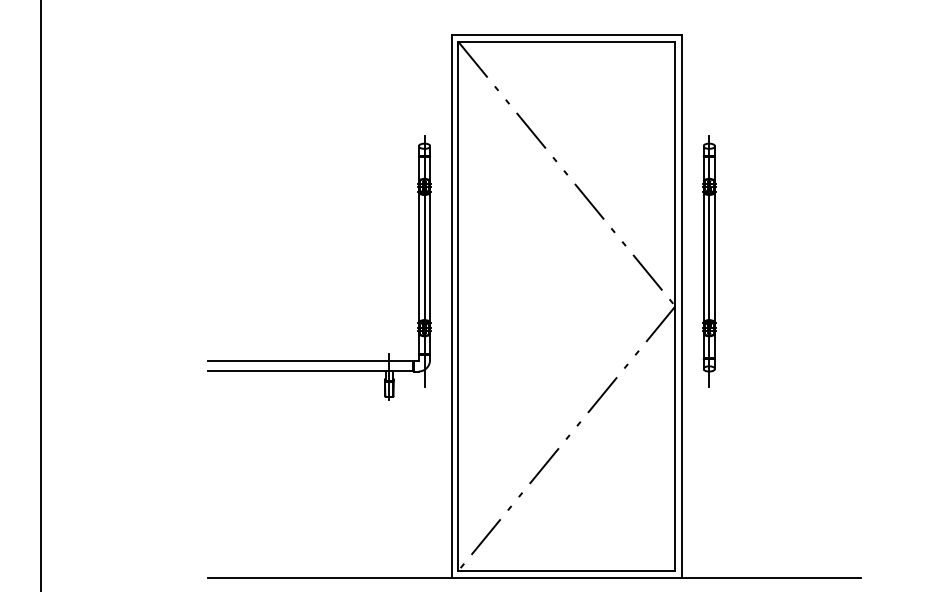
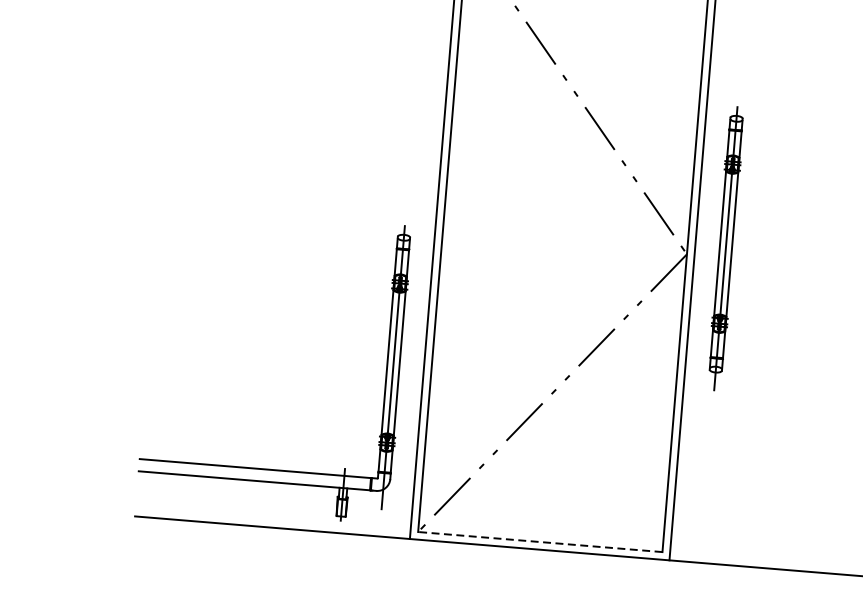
part: (709, 261) -> (726, 248), moved
part: (319, 360) -> (265, 469), moved
line: (566, 570) -> (539, 541), solid -> dashed

